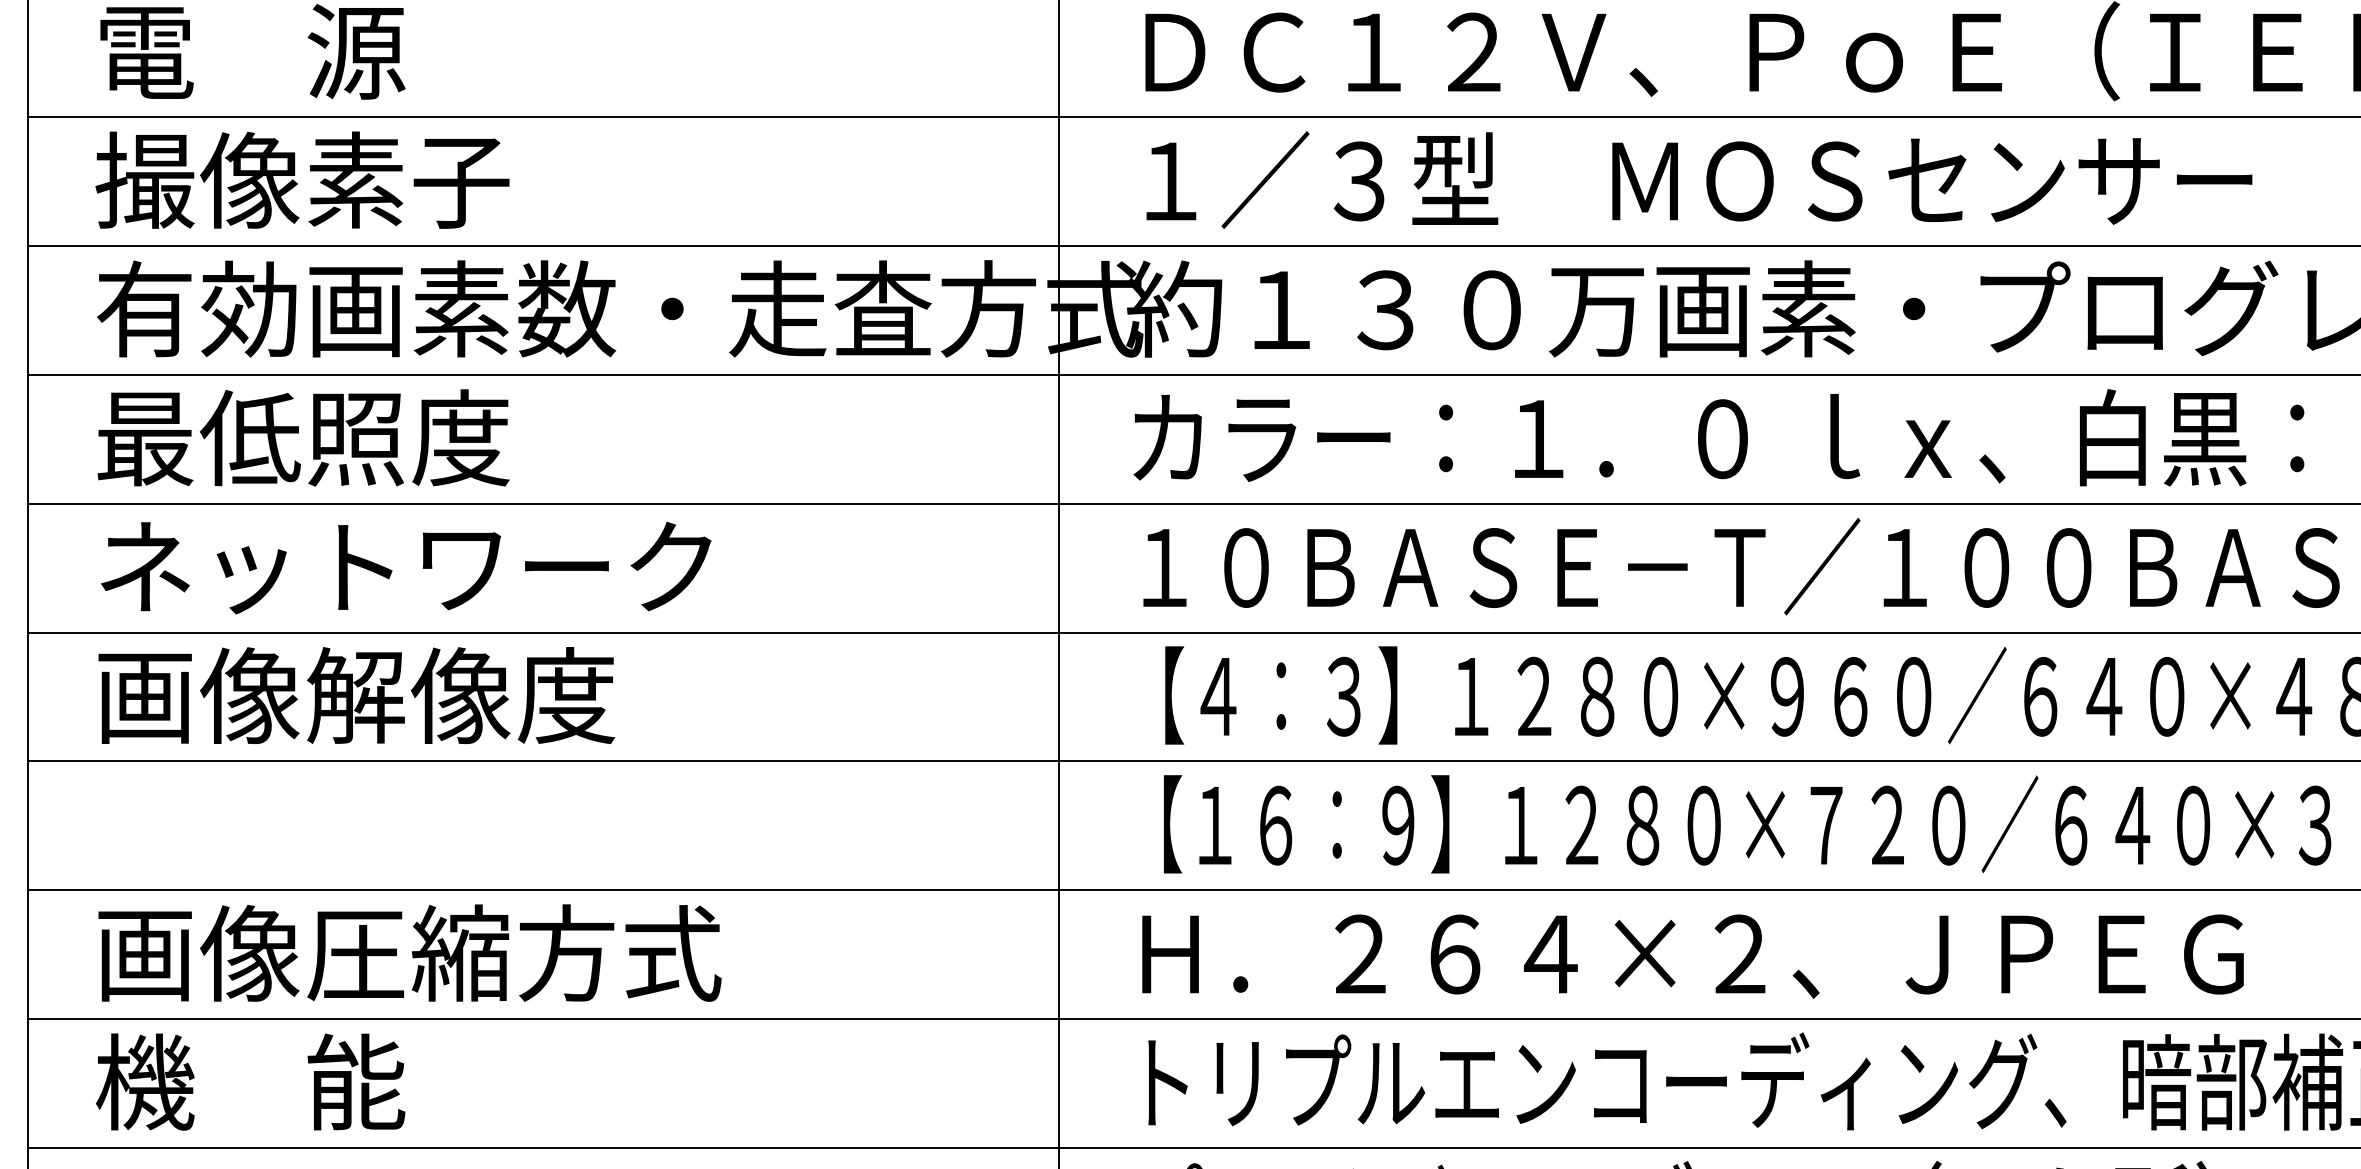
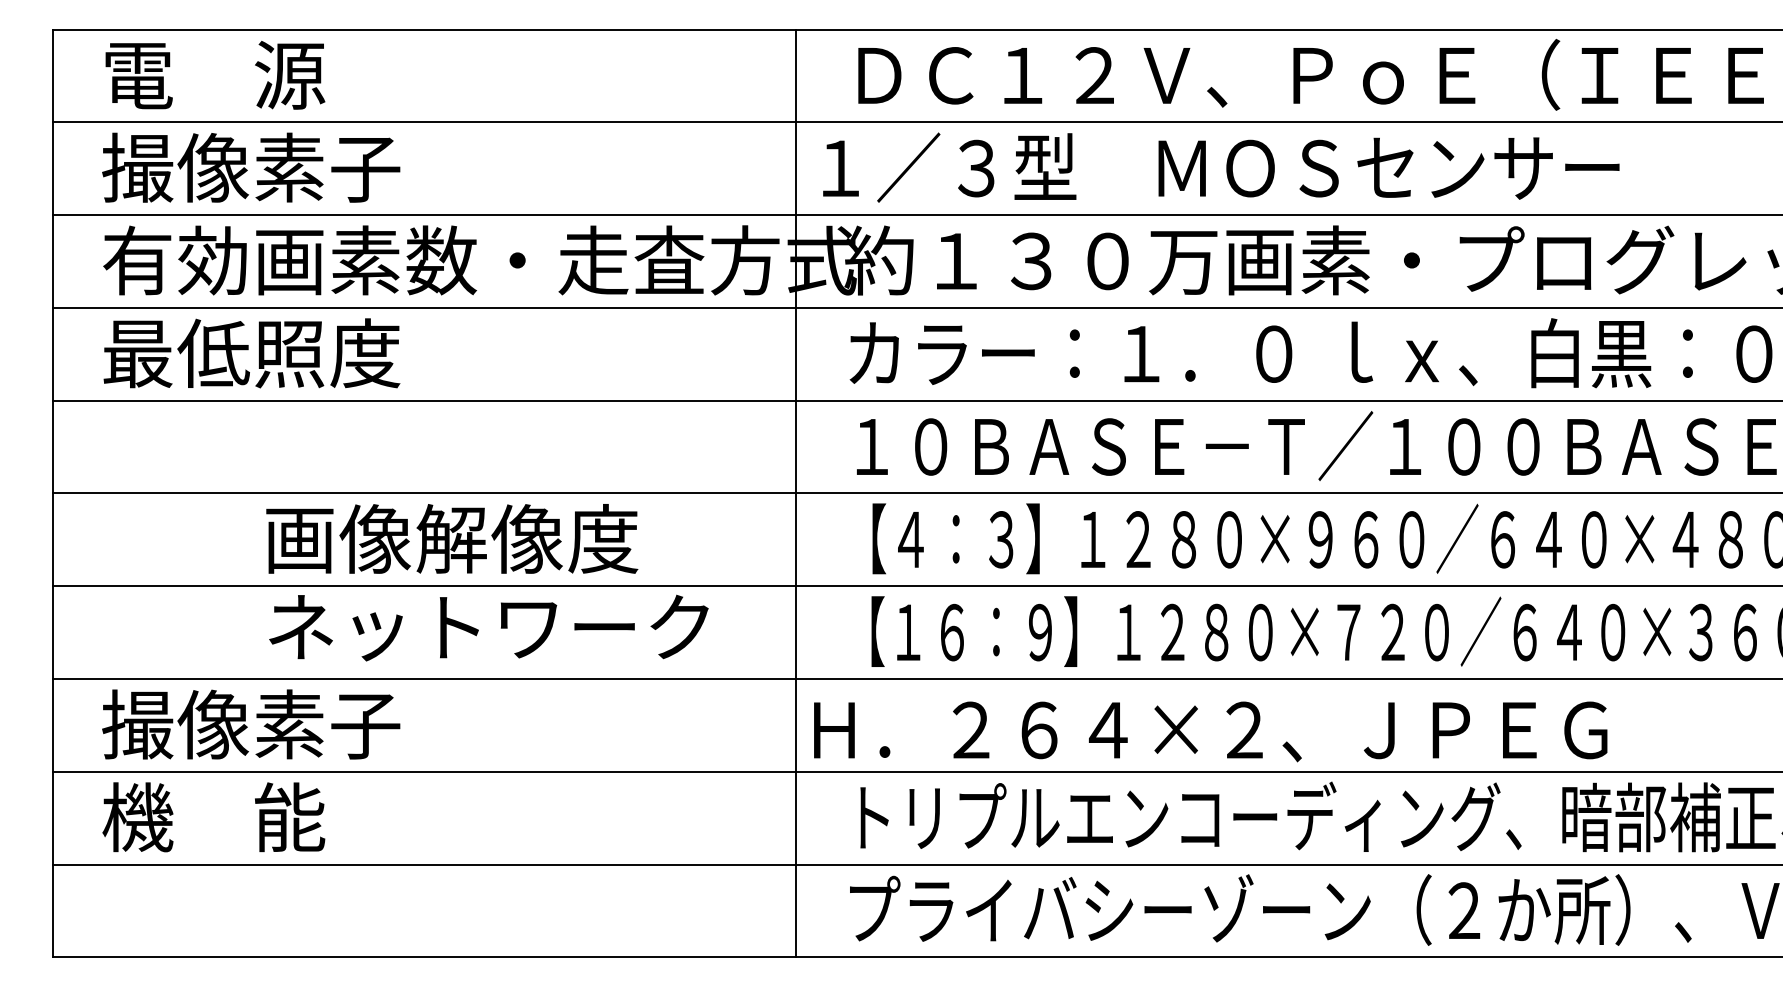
text: (1699, 179) -> (1221, 167), moved
text: (405, 567) -> (488, 627), moved
text: (357, 694) -> (452, 538), moved
text: (408, 953) -> (327, 724), 画像圧縮方式 -> 撮像素子
text: (1692, 956) -> (1210, 731), moved

